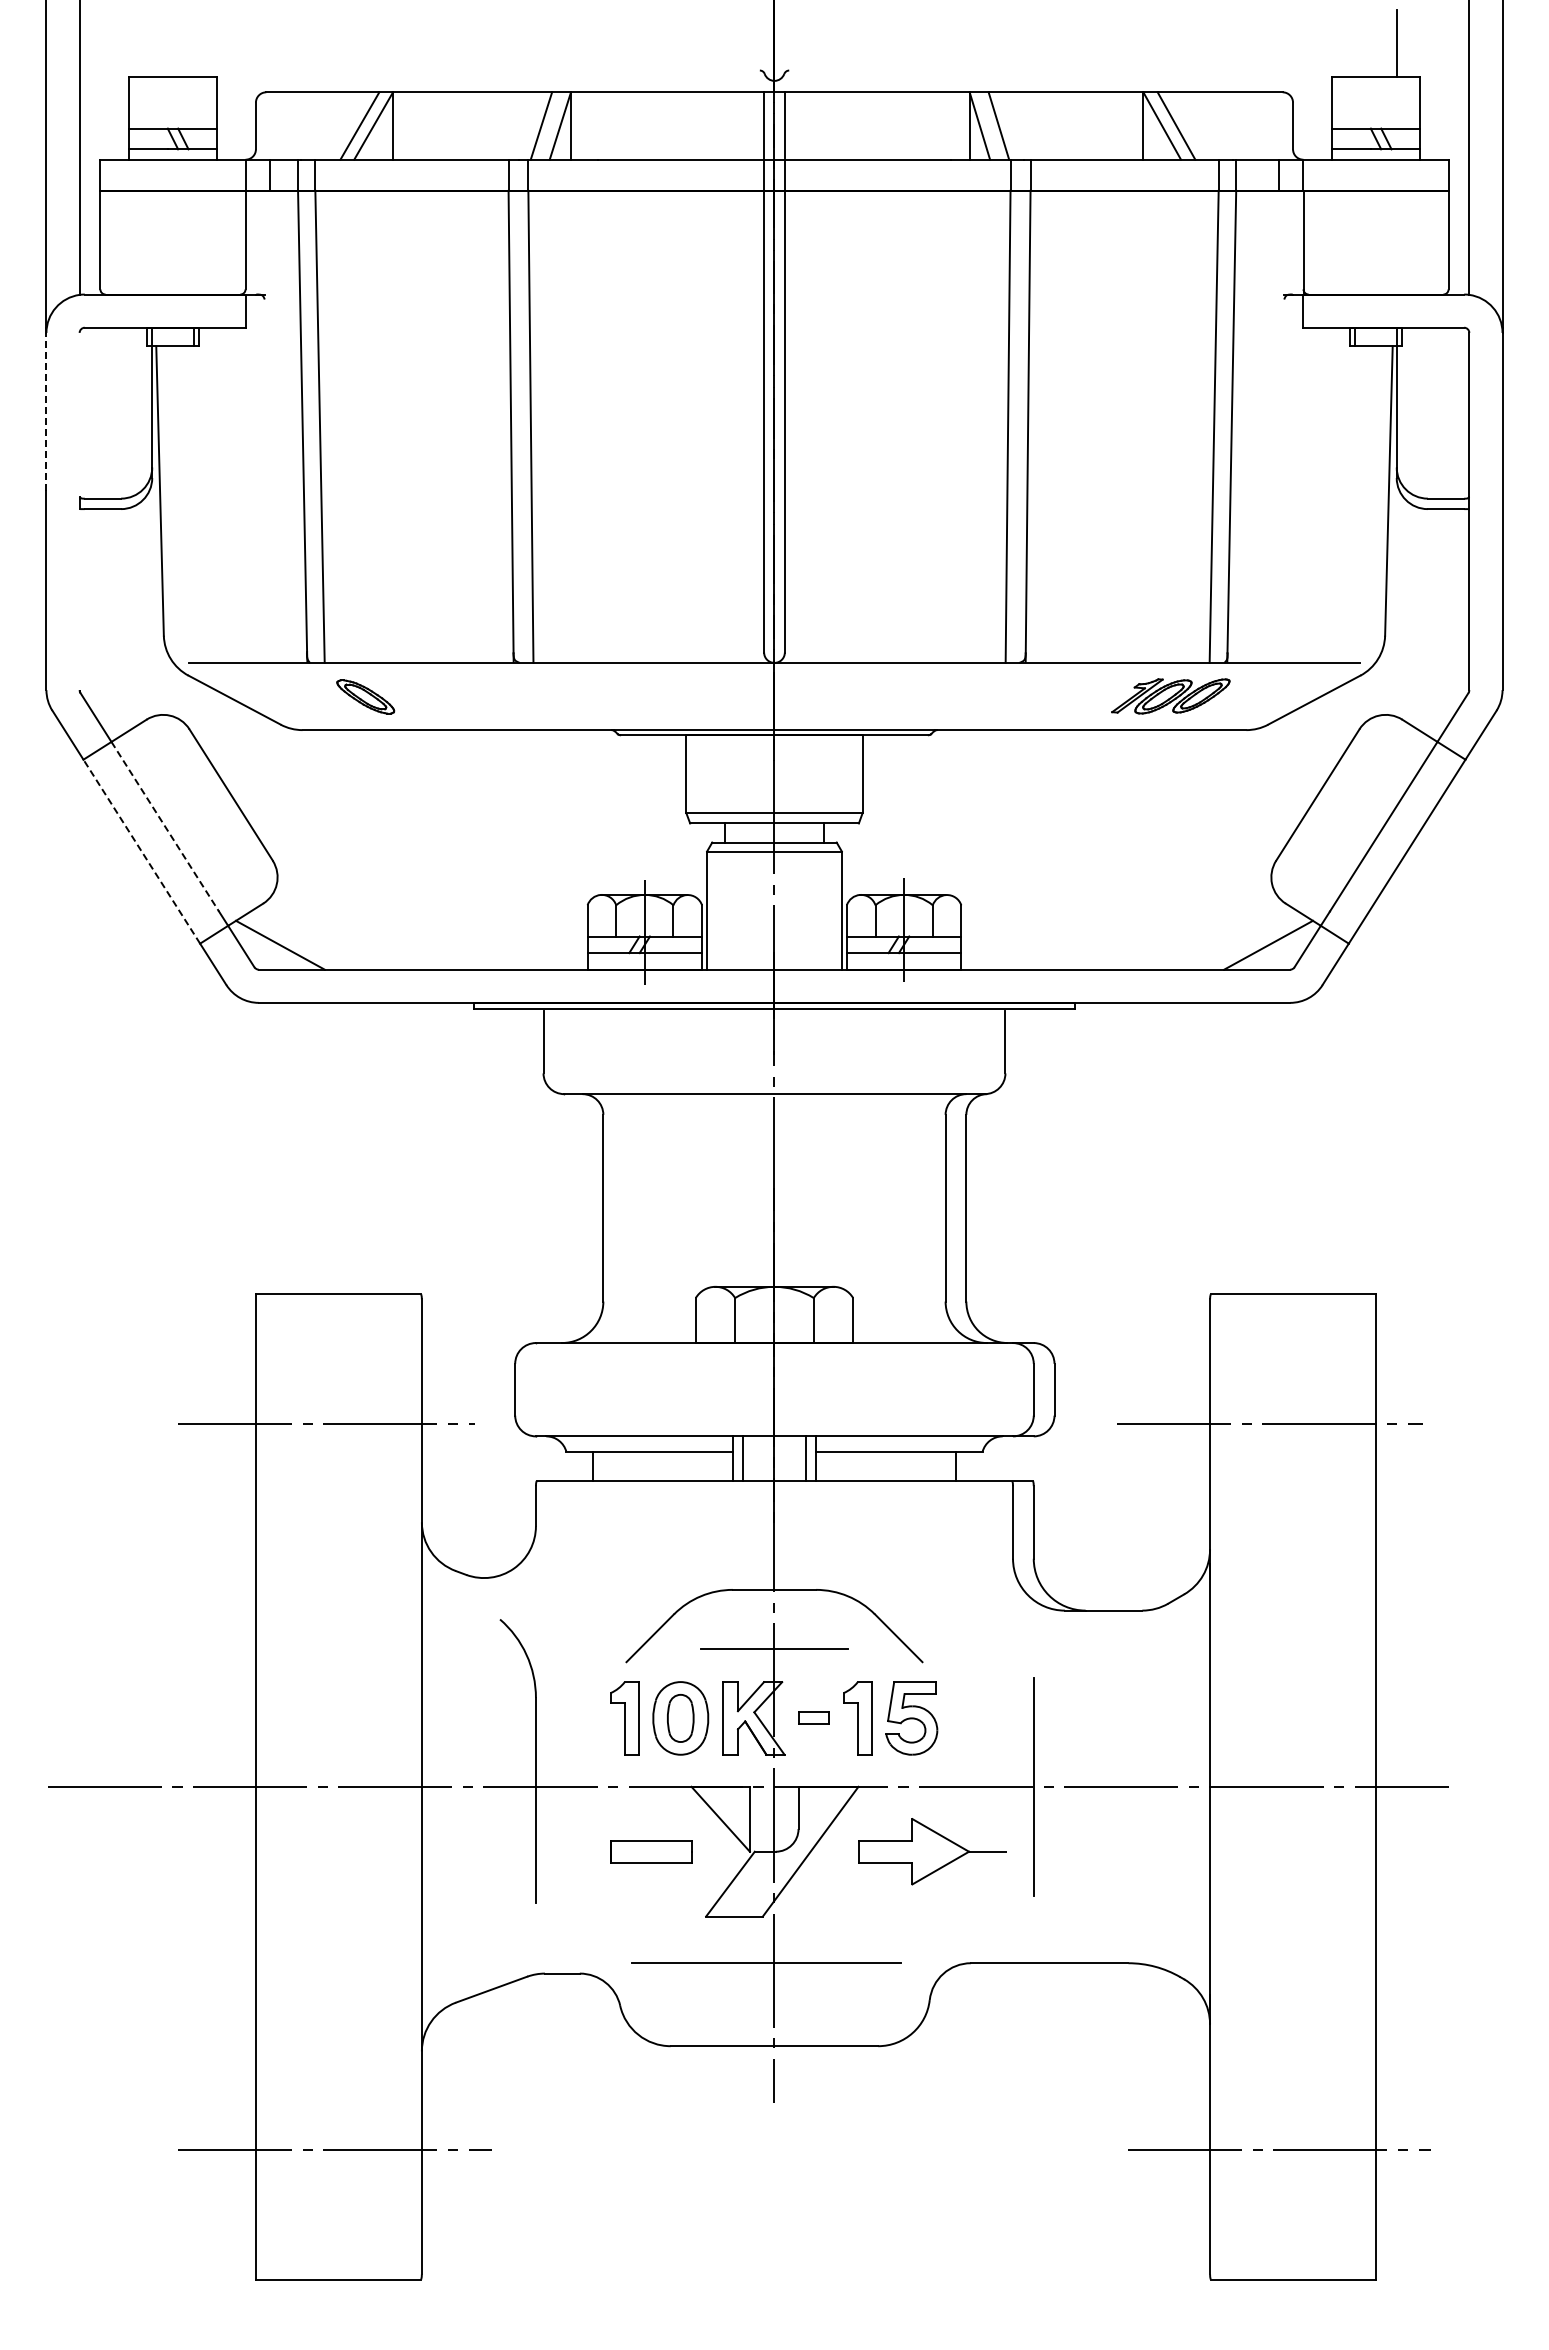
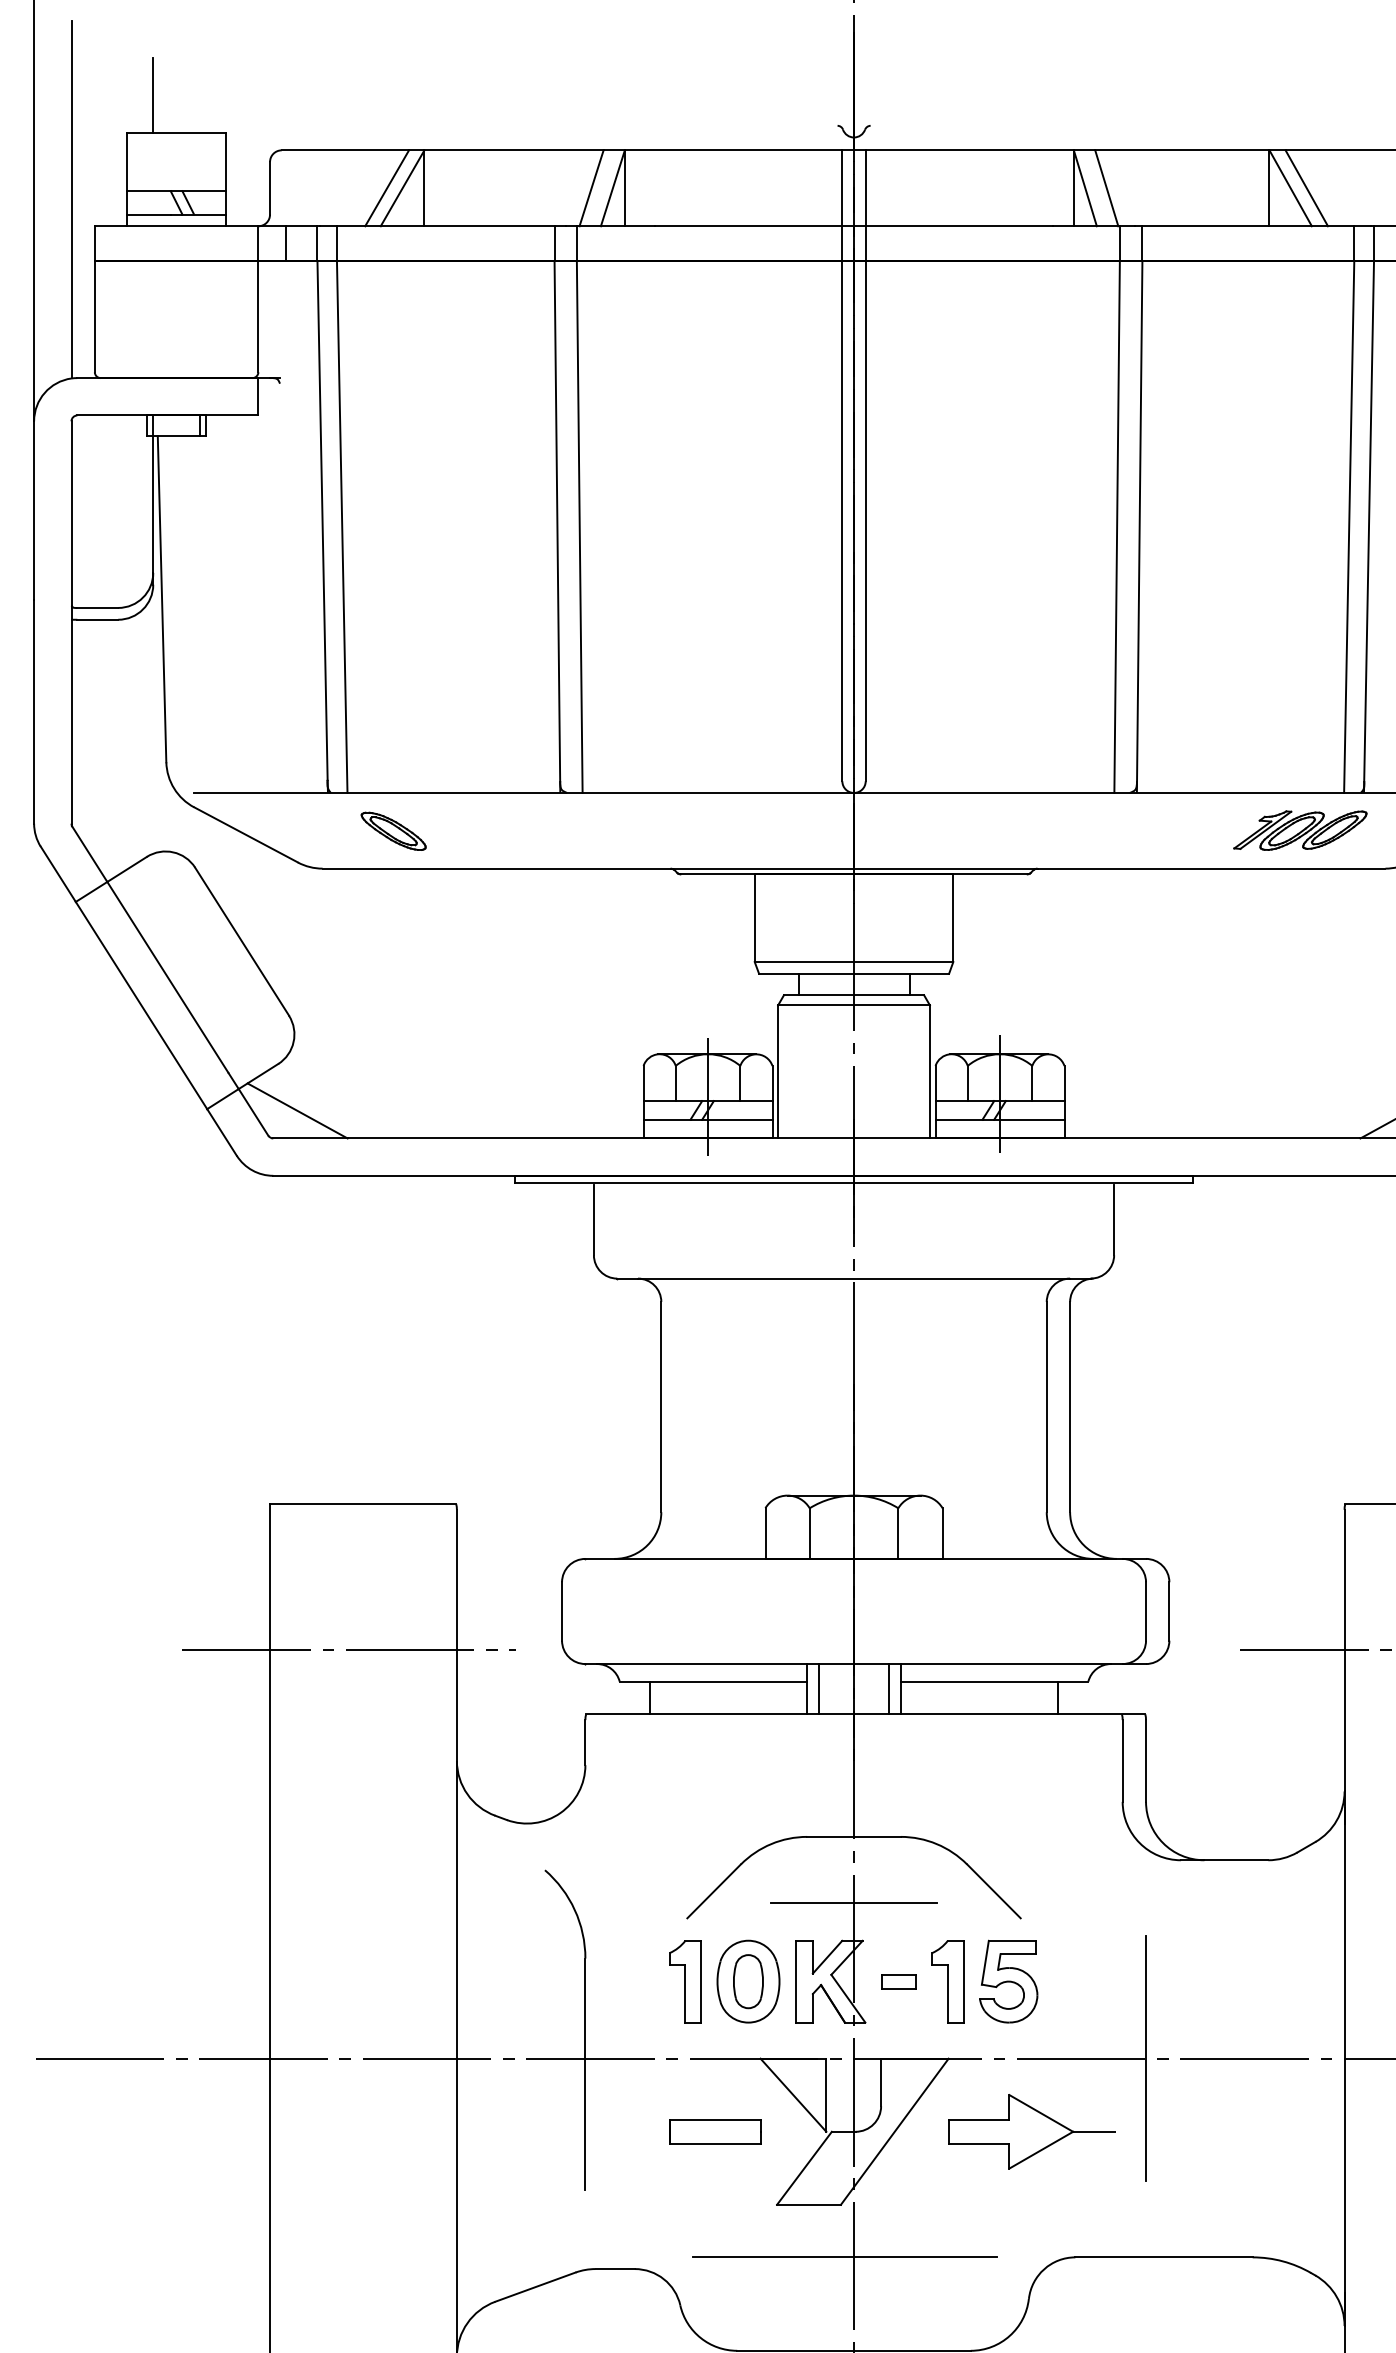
line: (152, 43) -> (153, 95), added
line: (46, 411) -> (34, 509), dashed -> solid
line: (79, 414) -> (71, 513), added
line: (79, 599) -> (71, 721), added
line: (165, 827) -> (168, 978), dashed -> solid
line: (141, 851) -> (141, 1005), dashed -> solid

